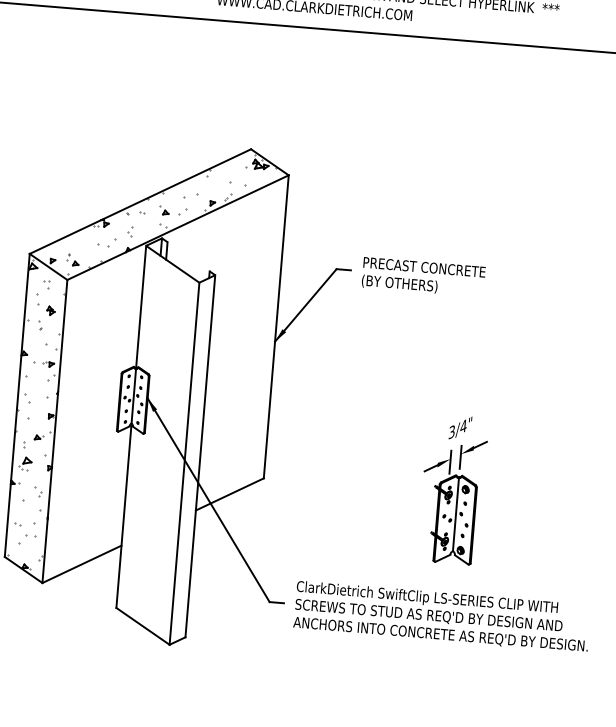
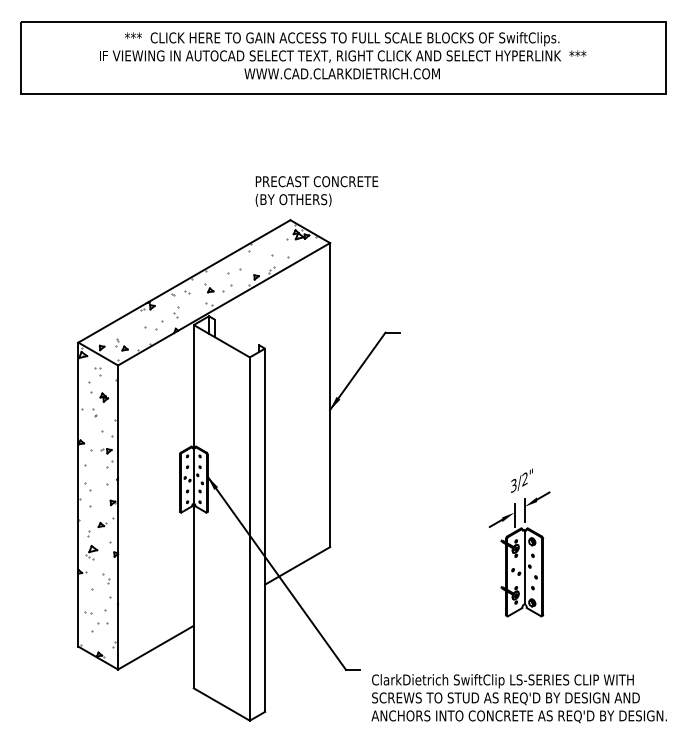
text: (423, 277) -> (316, 191), moved
text: (463, 426) -> (524, 479), 3/4" -> 3/2"
text: (441, 616) -> (518, 698), moved

